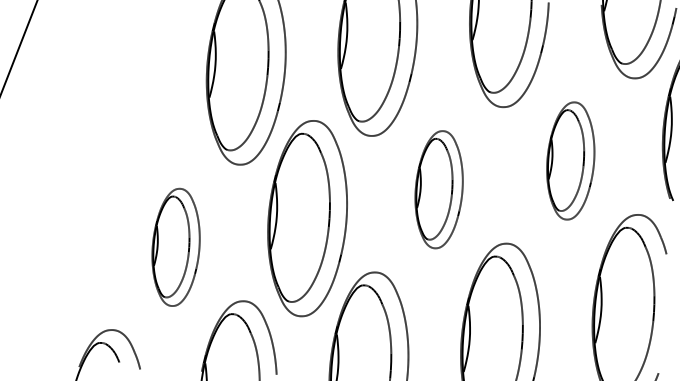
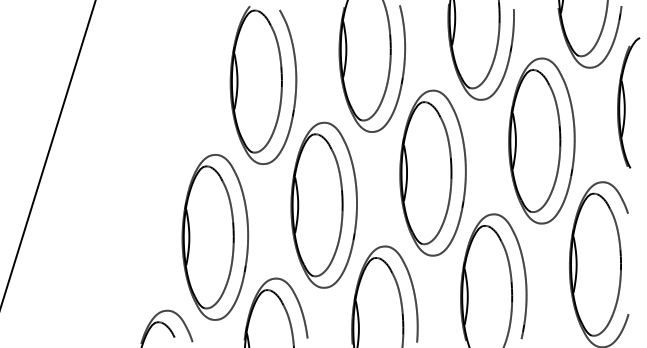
part: (570, 160) -> (541, 140), size x1.67
part: (438, 188) -> (432, 172), size x1.67
part: (176, 247) -> (215, 237), size x1.67

